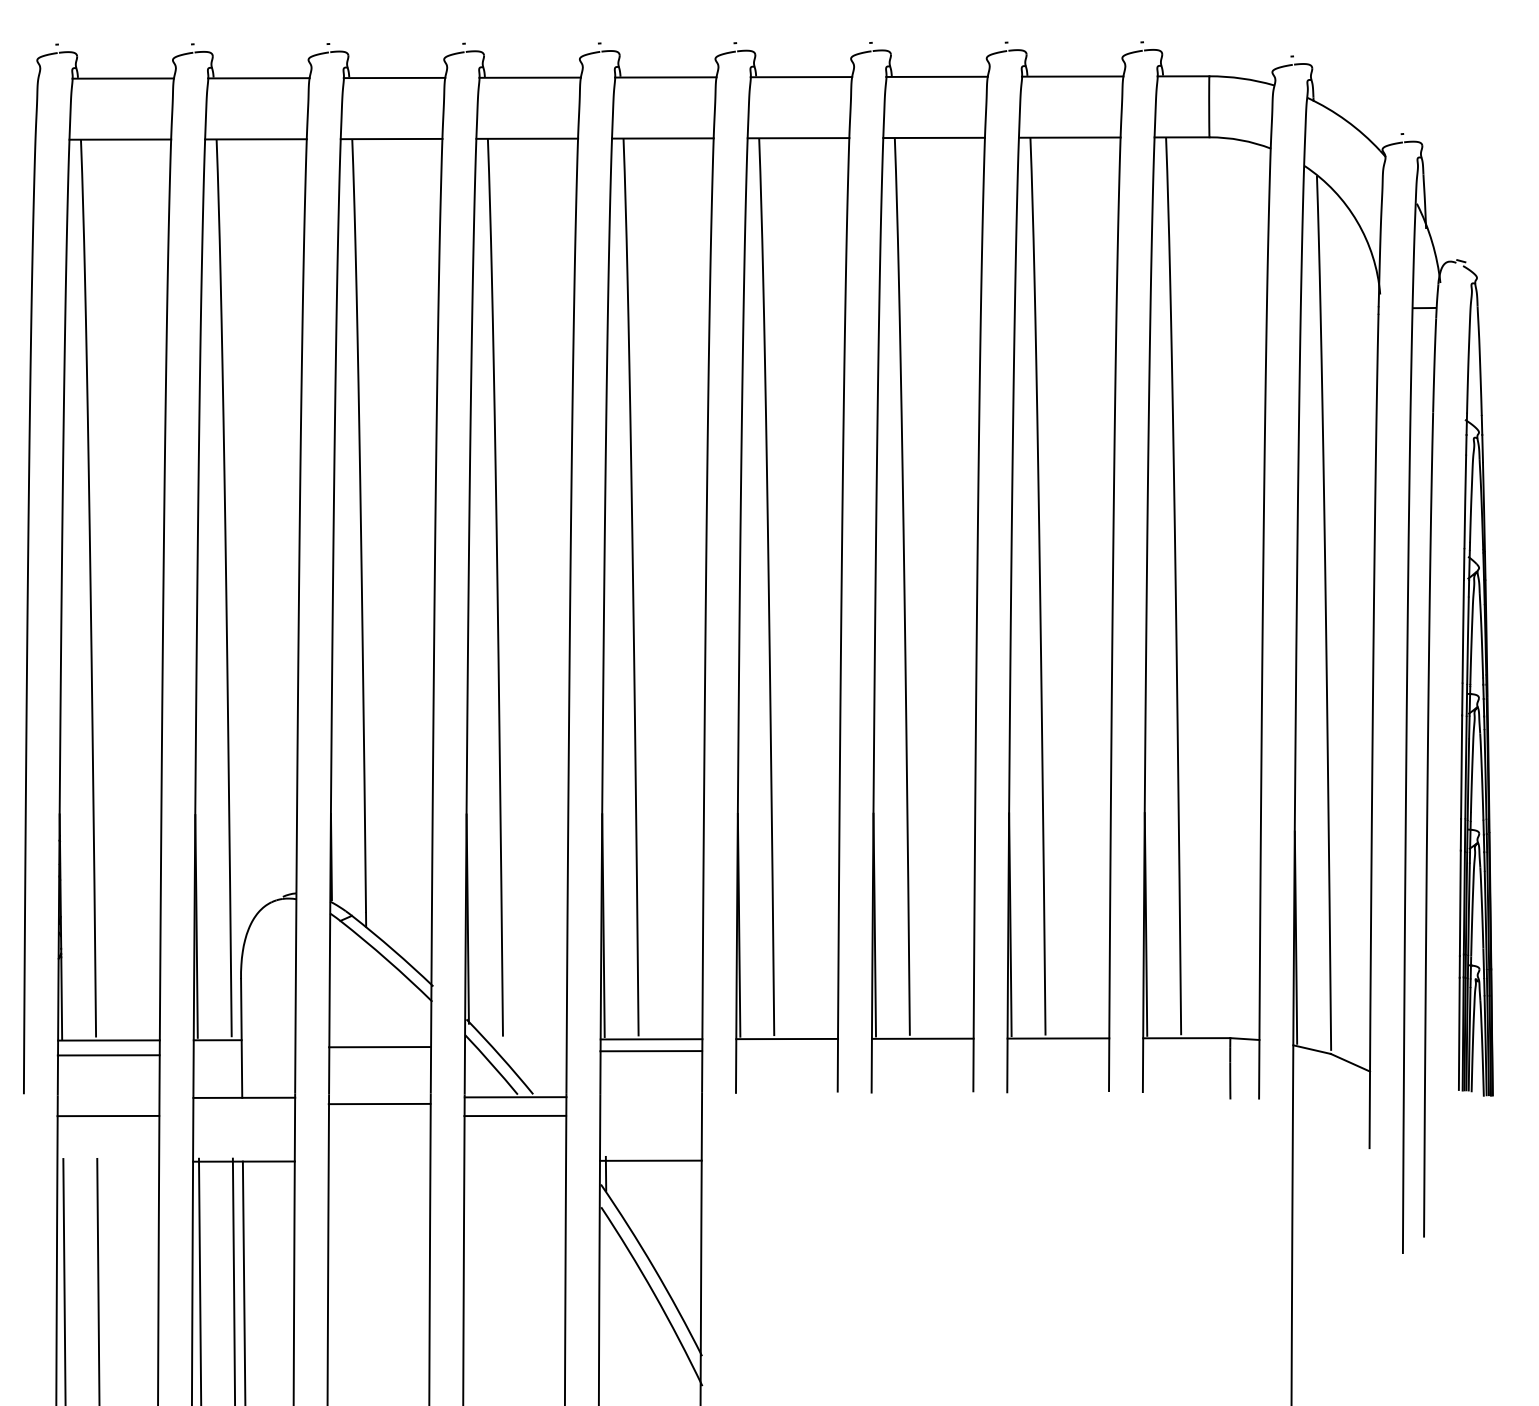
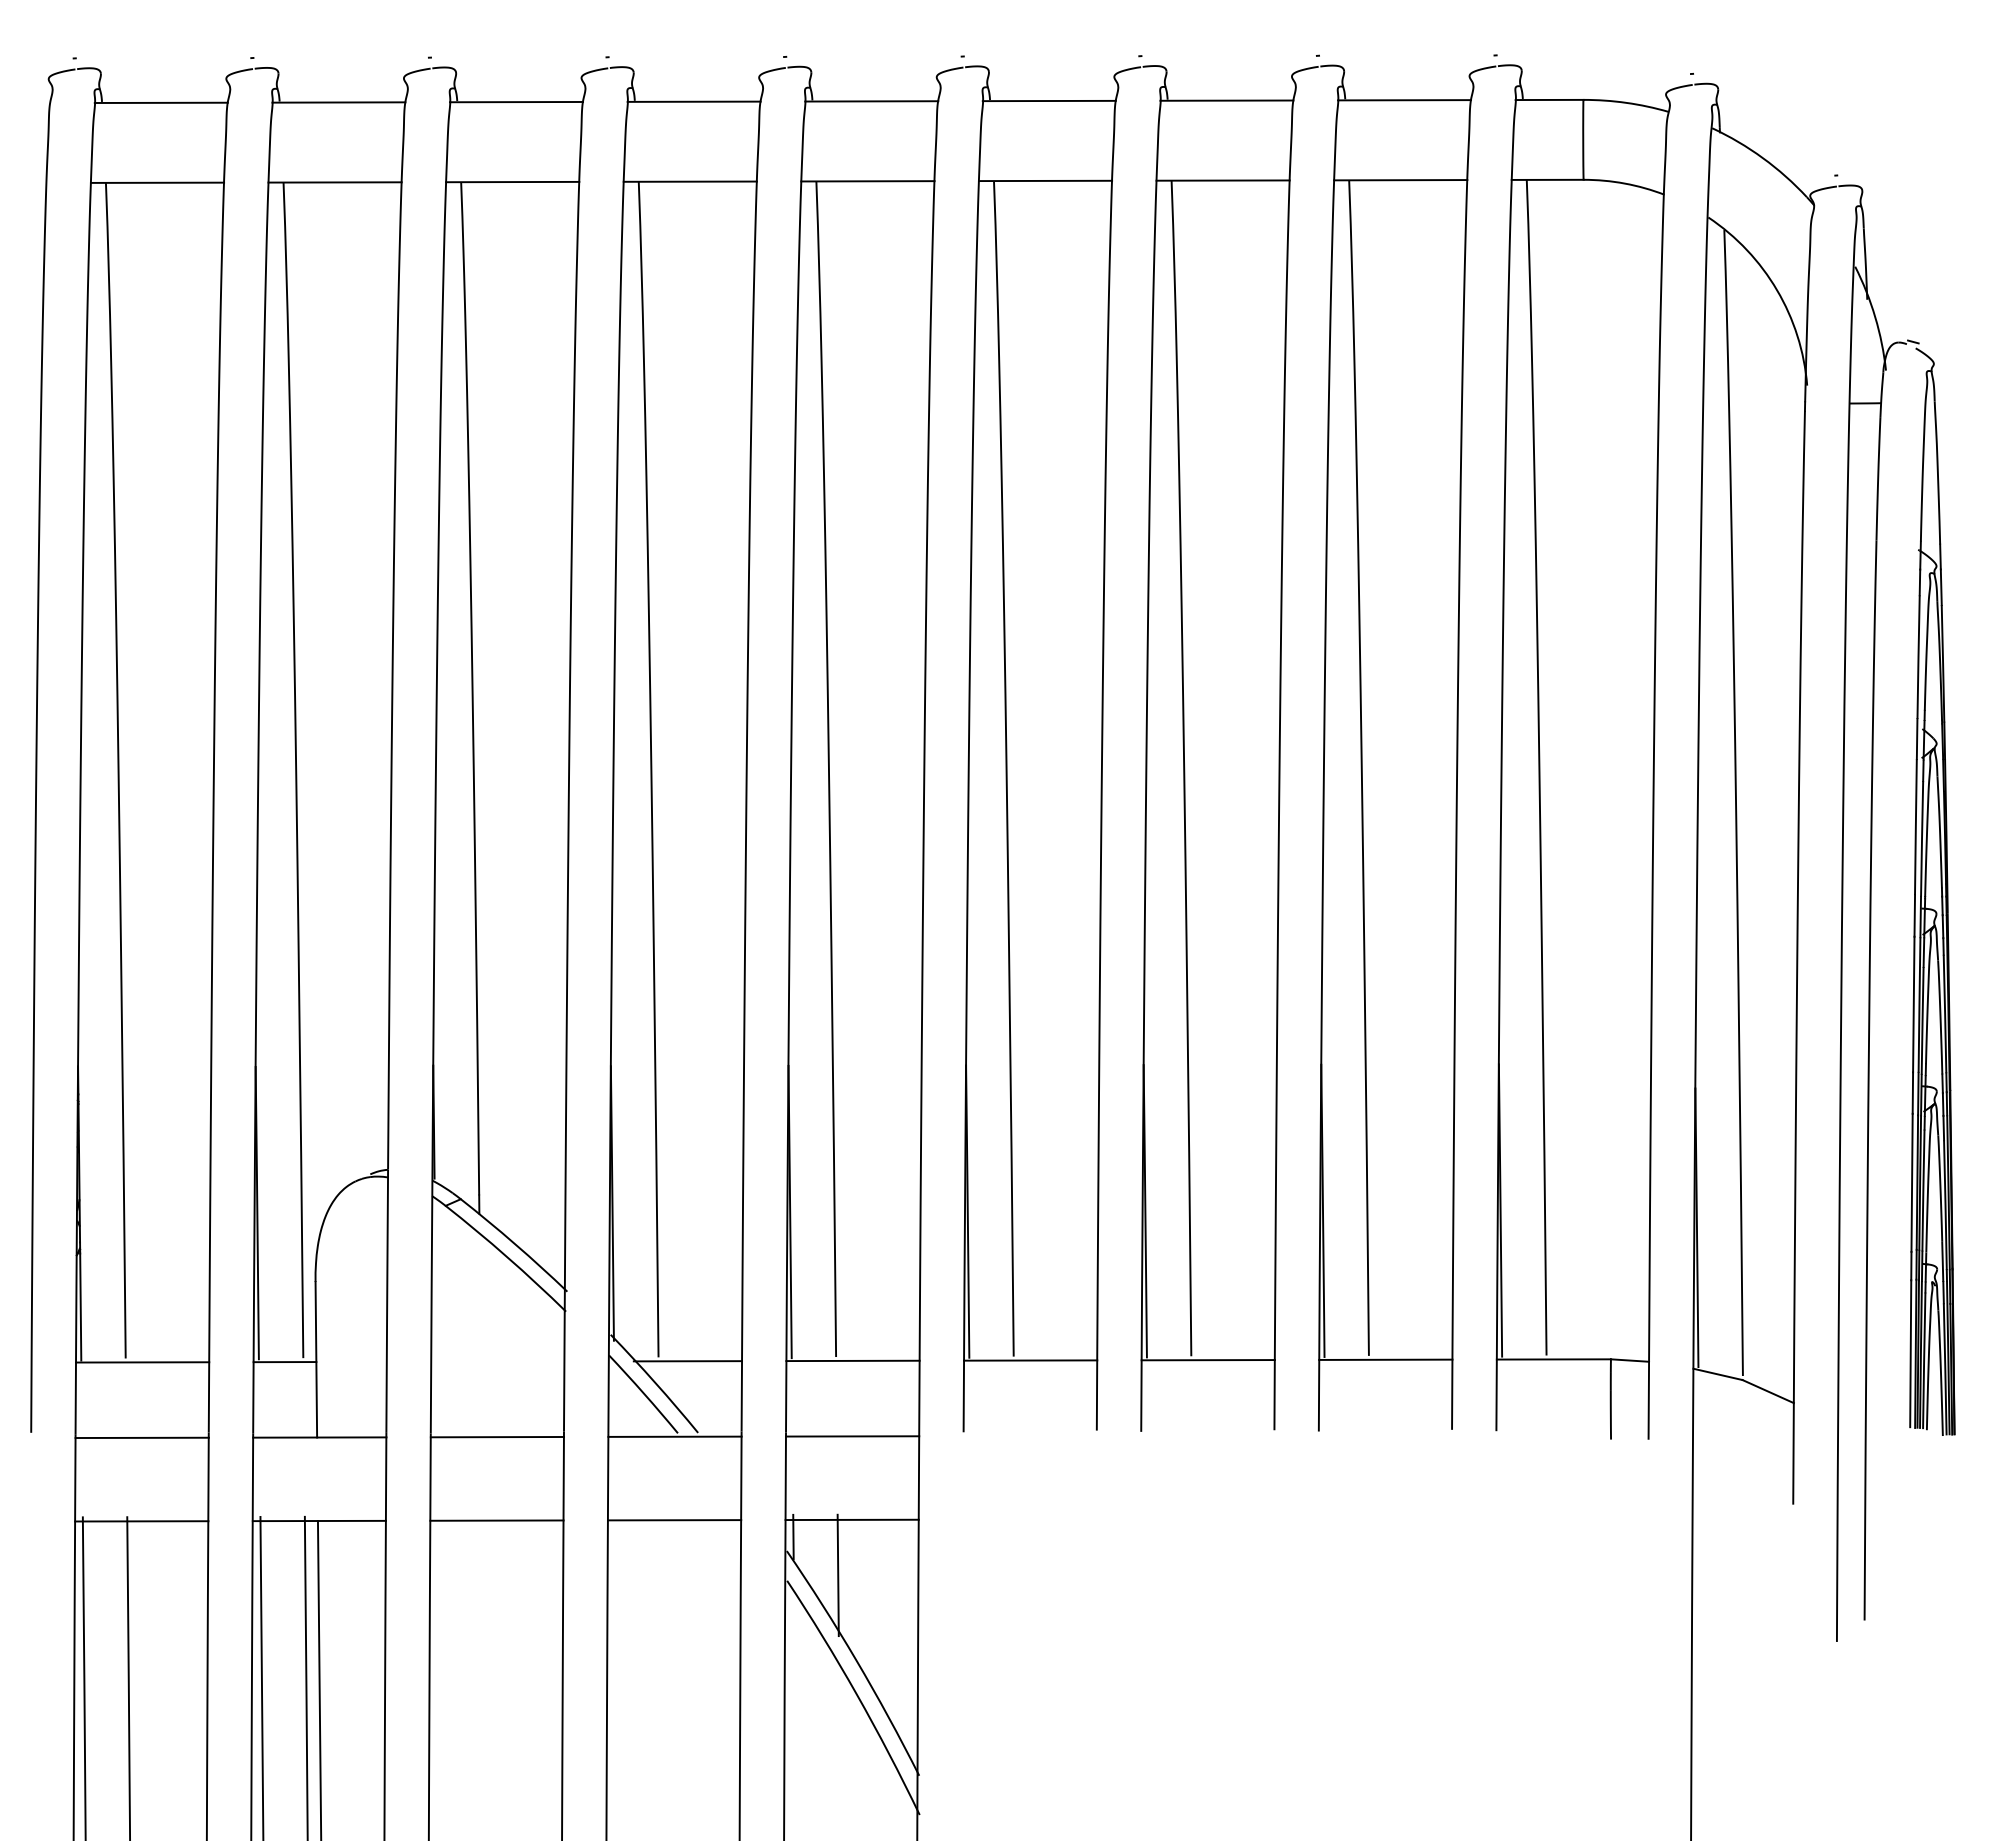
line: (525, 1039) -> (687, 1361), added
line: (380, 1046) -> (497, 1436), moved
line: (651, 1051) -> (852, 1436), moved
line: (108, 1055) -> (141, 1437), moved
line: (379, 1103) -> (496, 1520), moved
line: (108, 1116) -> (141, 1521), moved
line: (515, 1116) -> (674, 1520), moved
line: (639, 1203) -> (837, 1575), added

